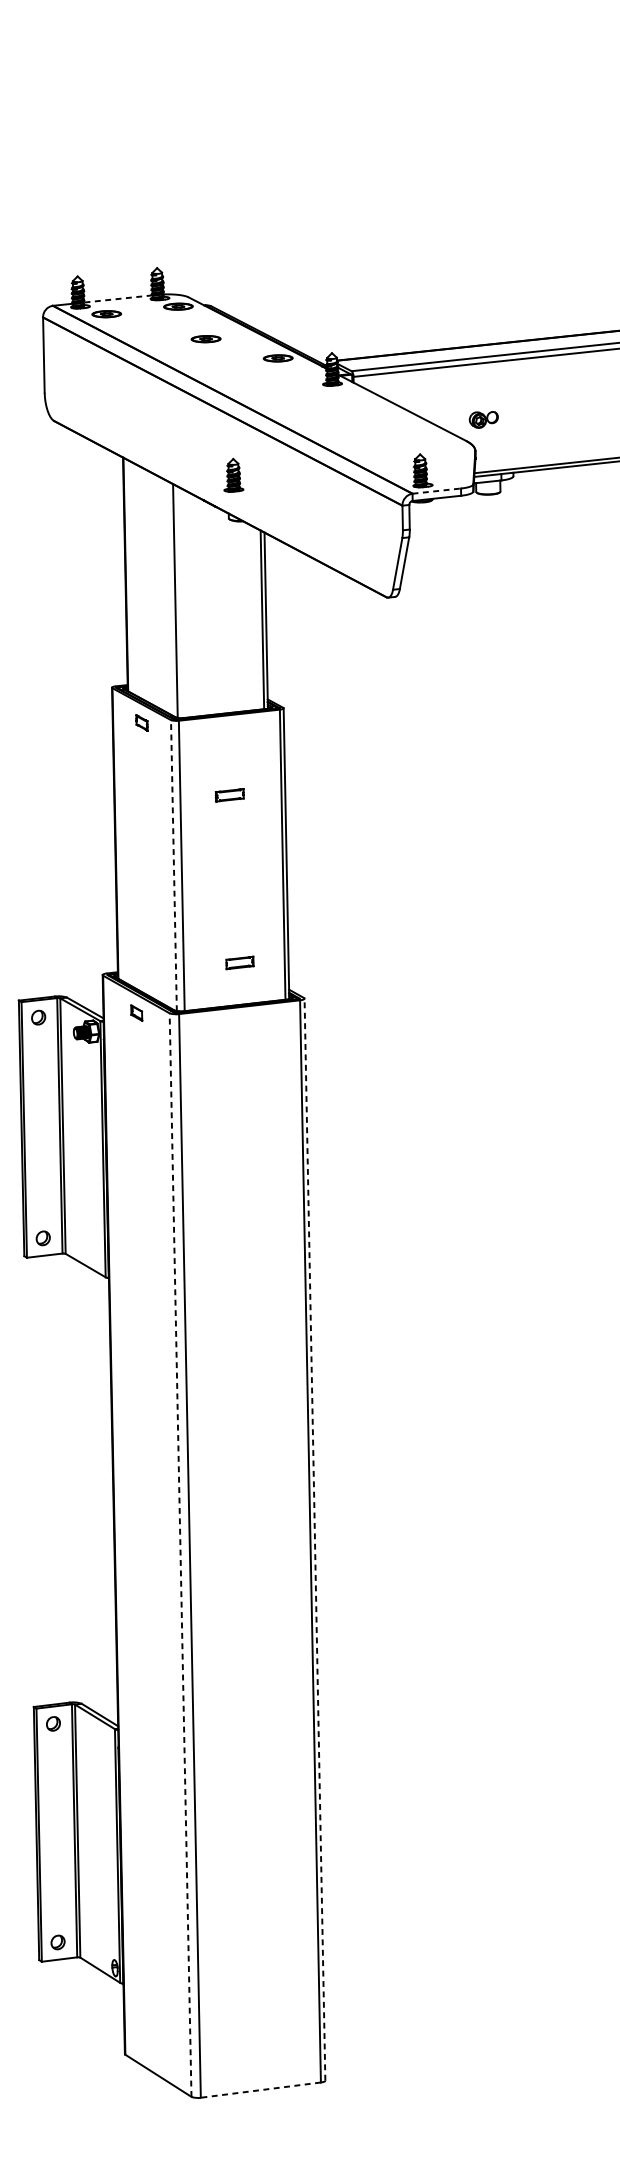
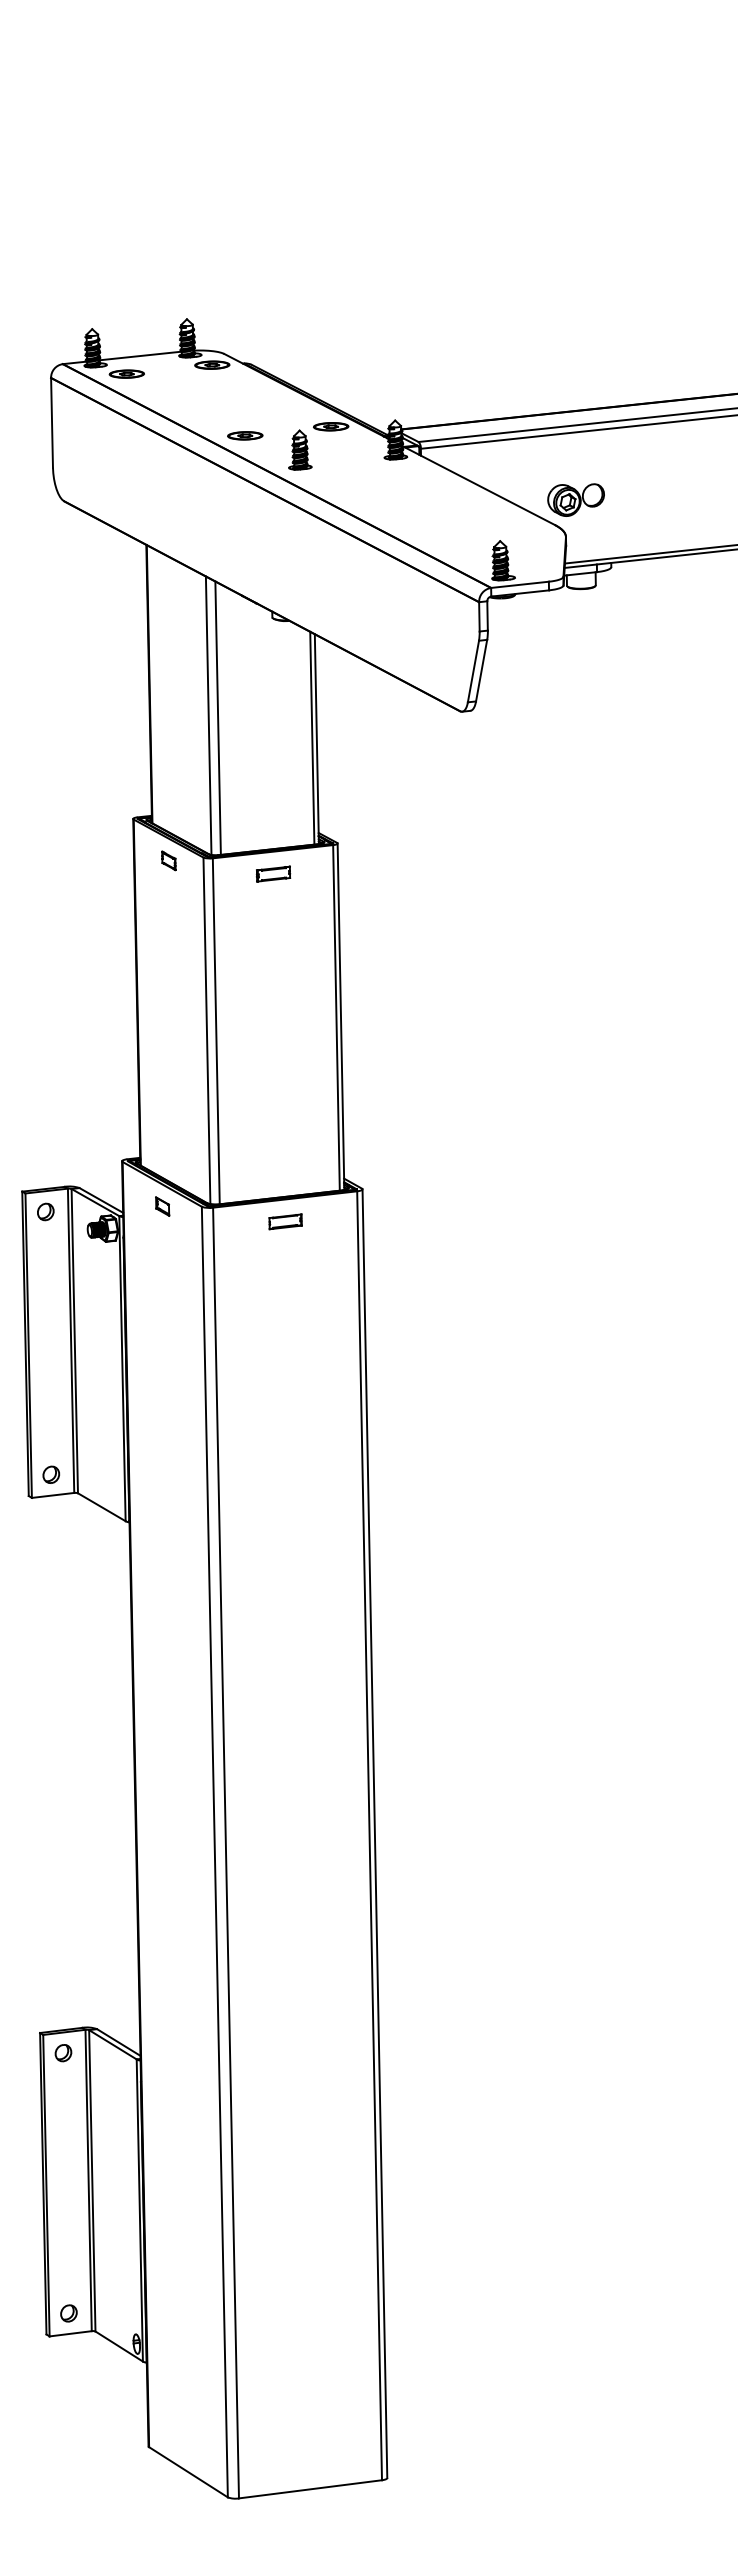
line: (118, 299) -> (140, 356), dashed -> solid
part: (206, 338) -> (245, 435), moved
part: (483, 419) -> (575, 499), size x1.67
part: (234, 474) -> (300, 449), moved
line: (437, 490) -> (520, 584), dashed -> solid
line: (182, 602) -> (217, 717), added
part: (229, 794) -> (273, 873), moved
line: (173, 865) -> (206, 1030), dashed -> solid
part: (239, 962) -> (285, 1221), moved
line: (314, 1539) -> (374, 1833), dashed -> solid
line: (180, 1554) -> (214, 1851), dashed -> solid
line: (260, 2090) -> (310, 2489), dashed -> solid

